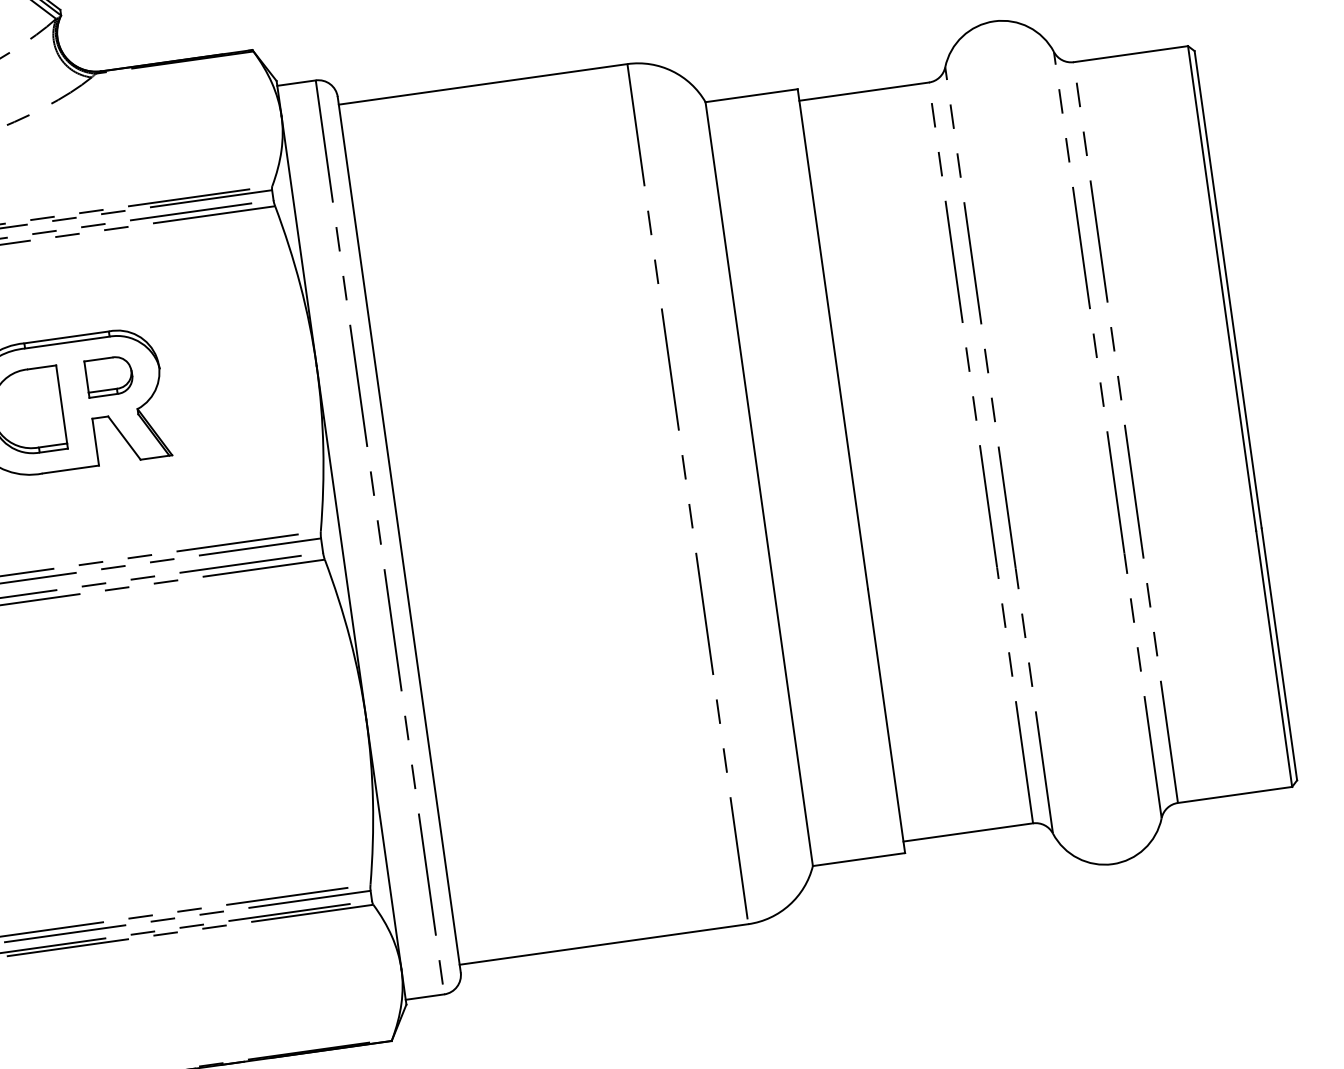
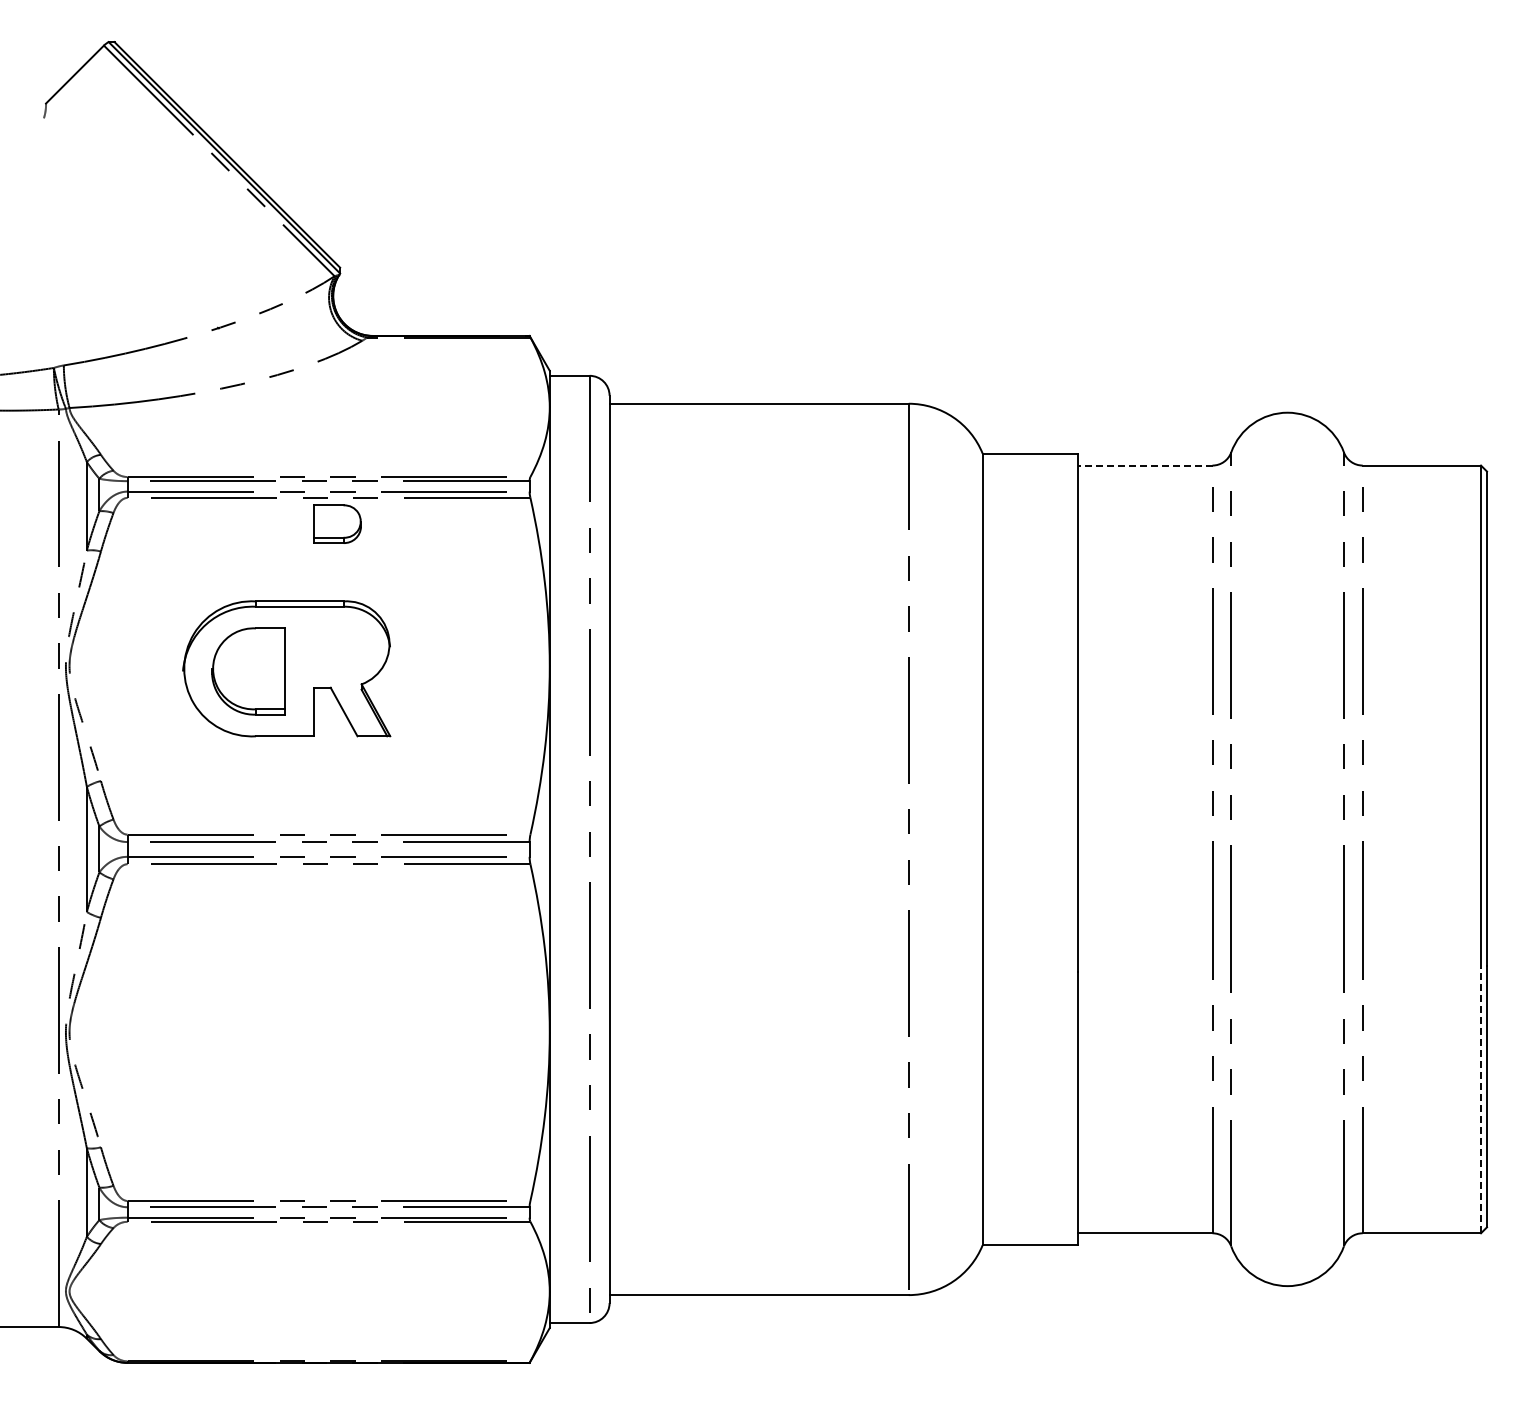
line: (863, 91) -> (1144, 465), solid -> dashed
part: (109, 375) -> (337, 523), moved
line: (1274, 658) -> (1481, 1100), solid -> dashed

